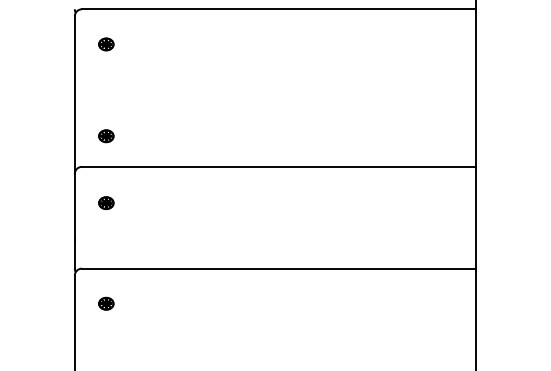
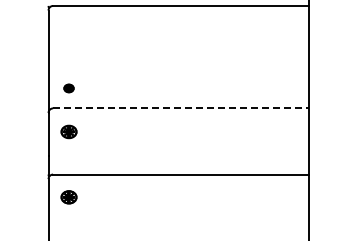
part: (105, 43) -> (68, 28), removed
line: (279, 167) -> (181, 108), solid -> dashed
part: (105, 202) -> (68, 131), size x1.6
part: (105, 303) -> (68, 197), size x1.6

